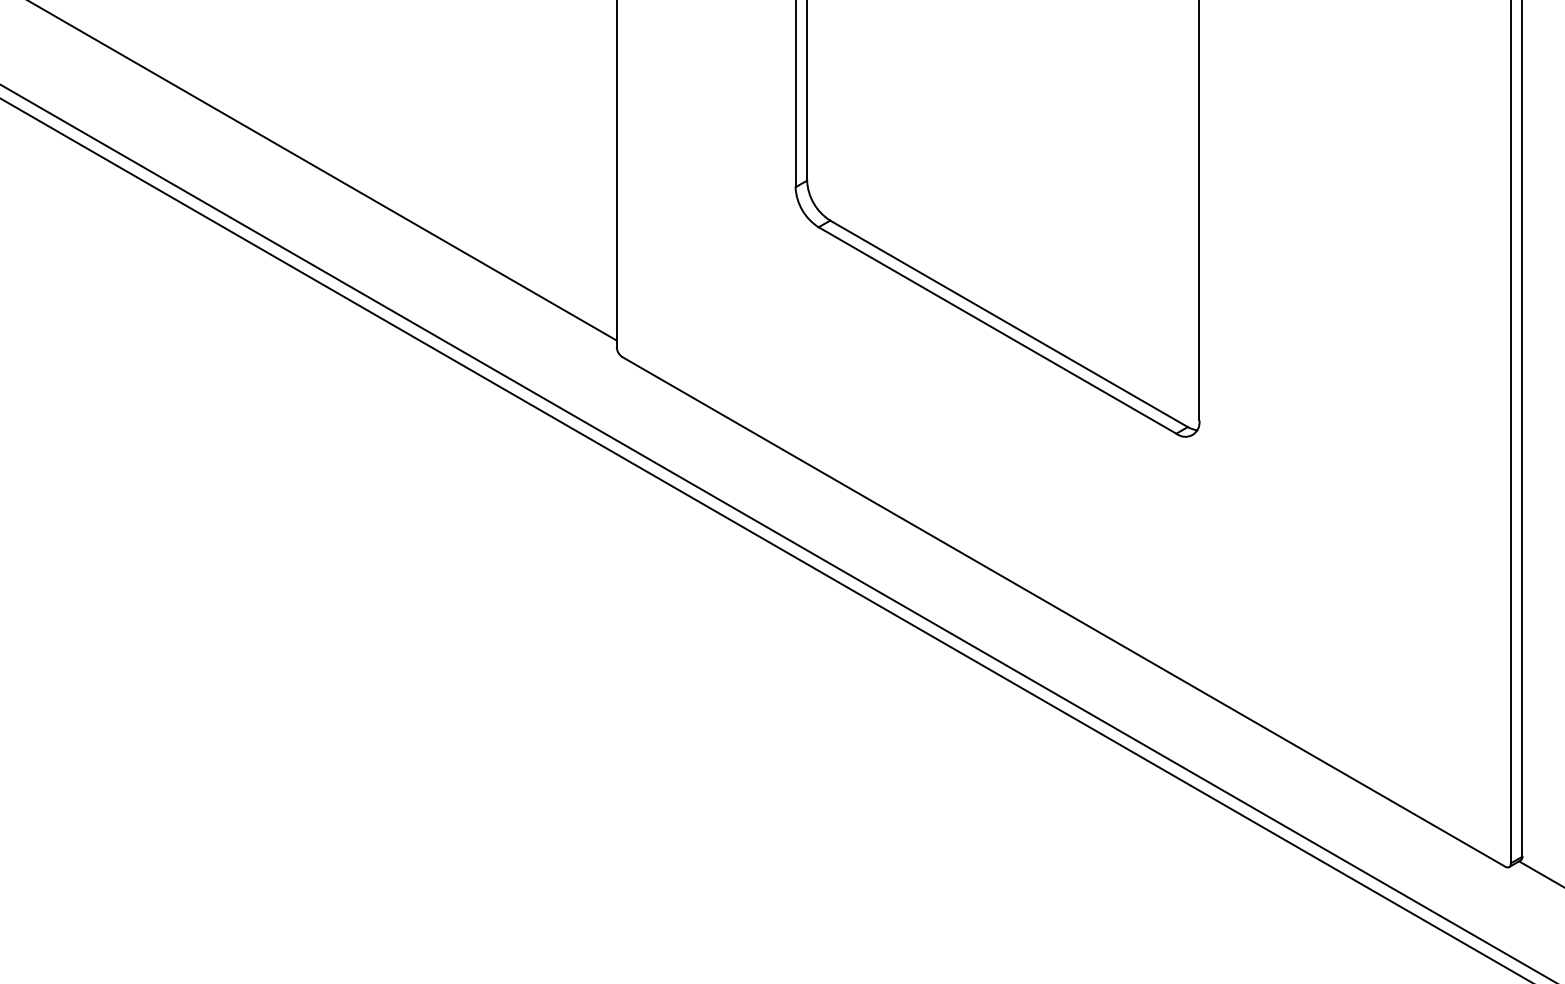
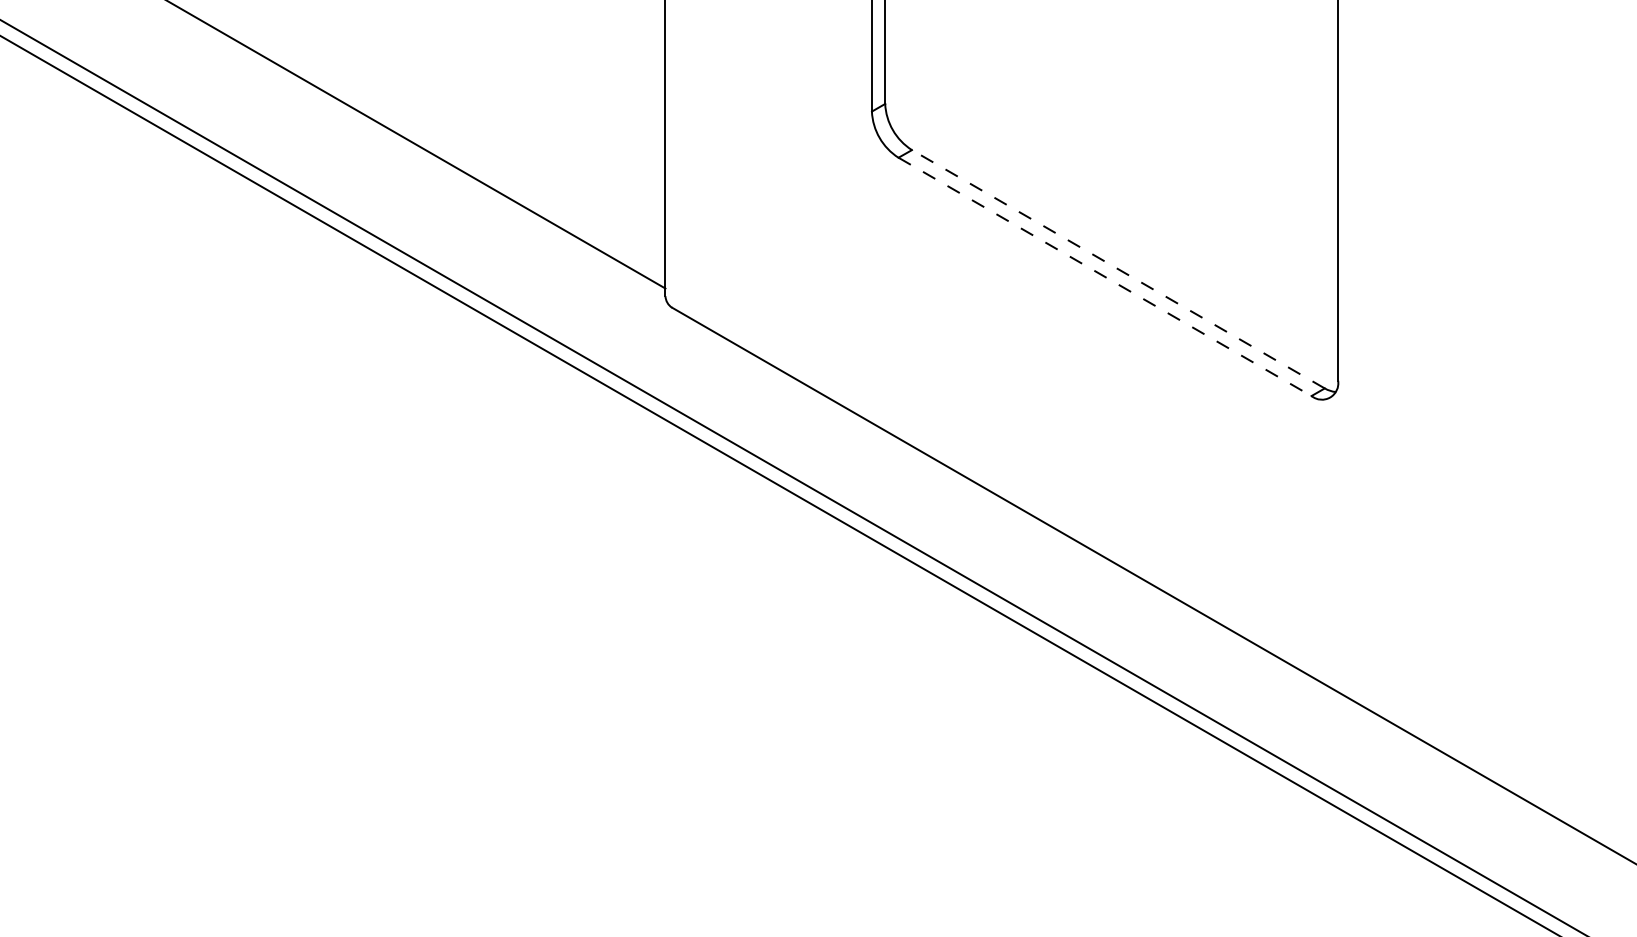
line: (1008, 323) -> (1117, 268), solid -> dashed
line: (997, 330) -> (1105, 276), solid -> dashed

